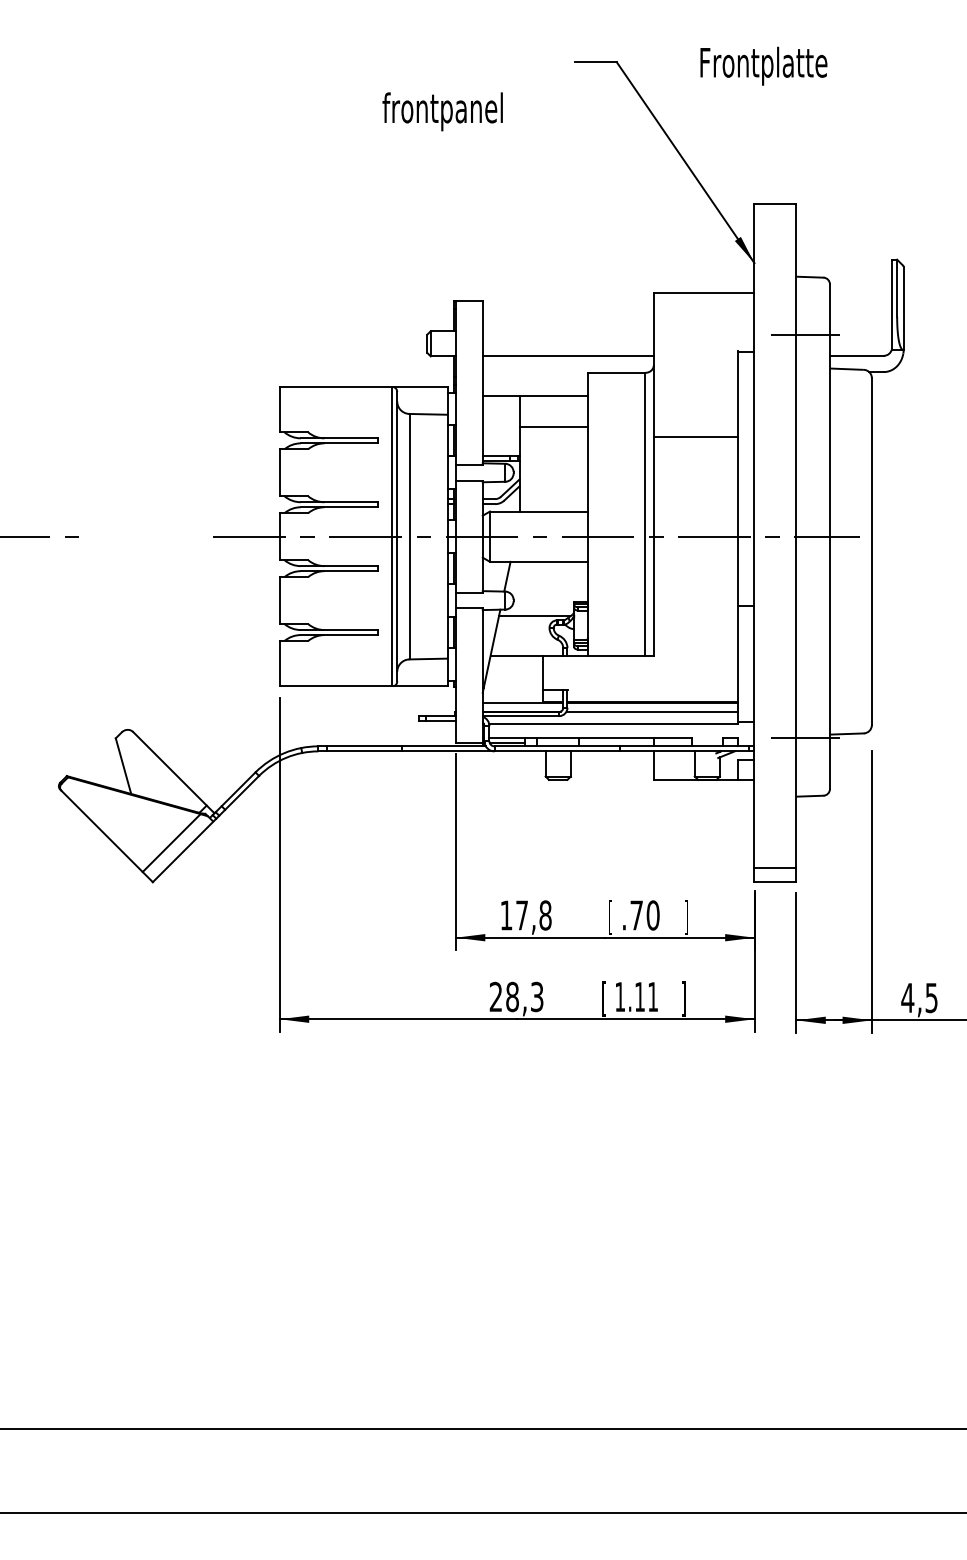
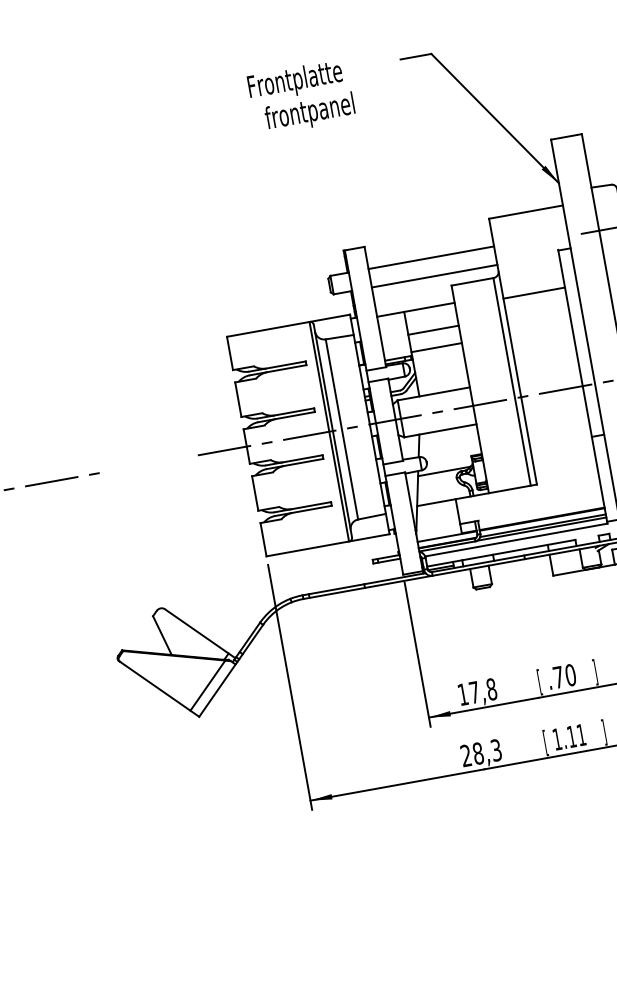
text: (763, 65) -> (295, 80), moved
line: (567, 331) -> (430, 258), added
line: (695, 437) -> (534, 293), moved
line: (553, 451) -> (436, 347), added
line: (649, 715) -> (541, 528), added

